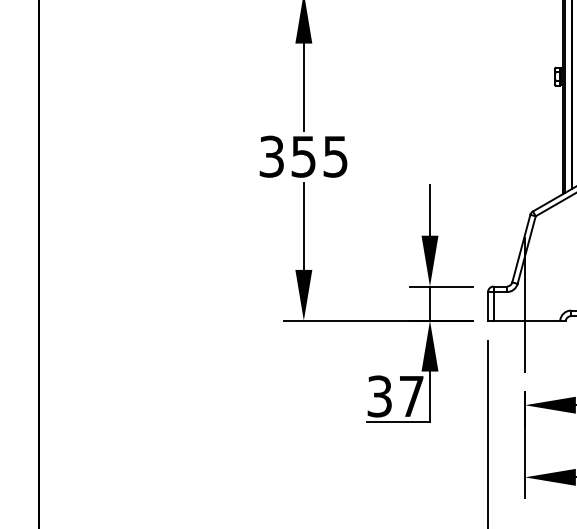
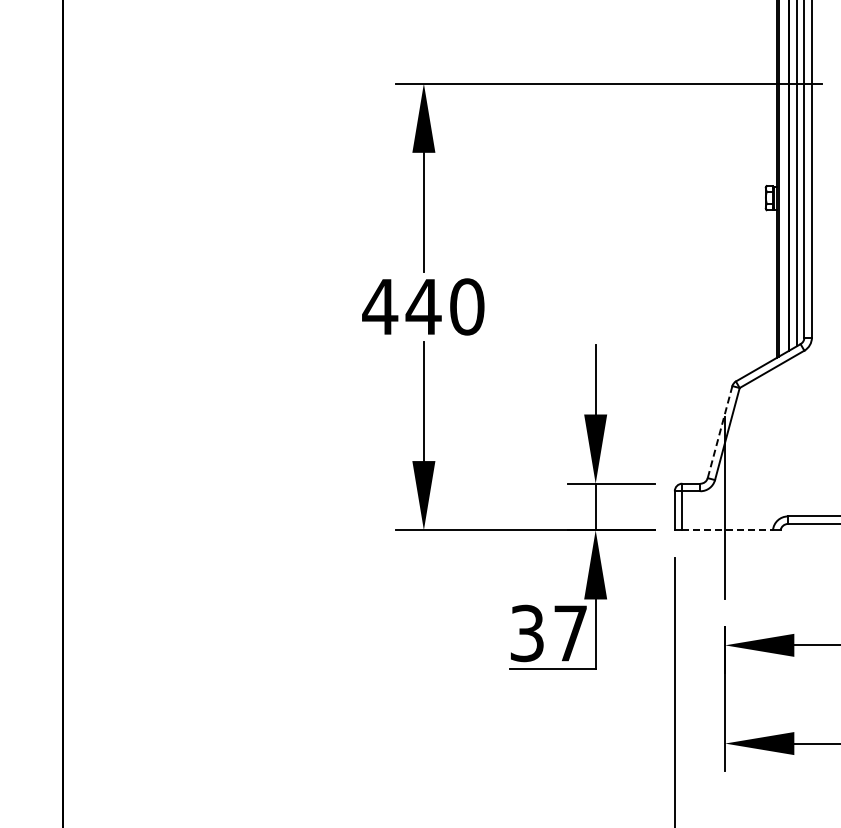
text: (303, 156) -> (423, 306), 355 -> 440
line: (521, 248) -> (720, 432), solid -> dashed
line: (527, 320) -> (728, 530), solid -> dashed

